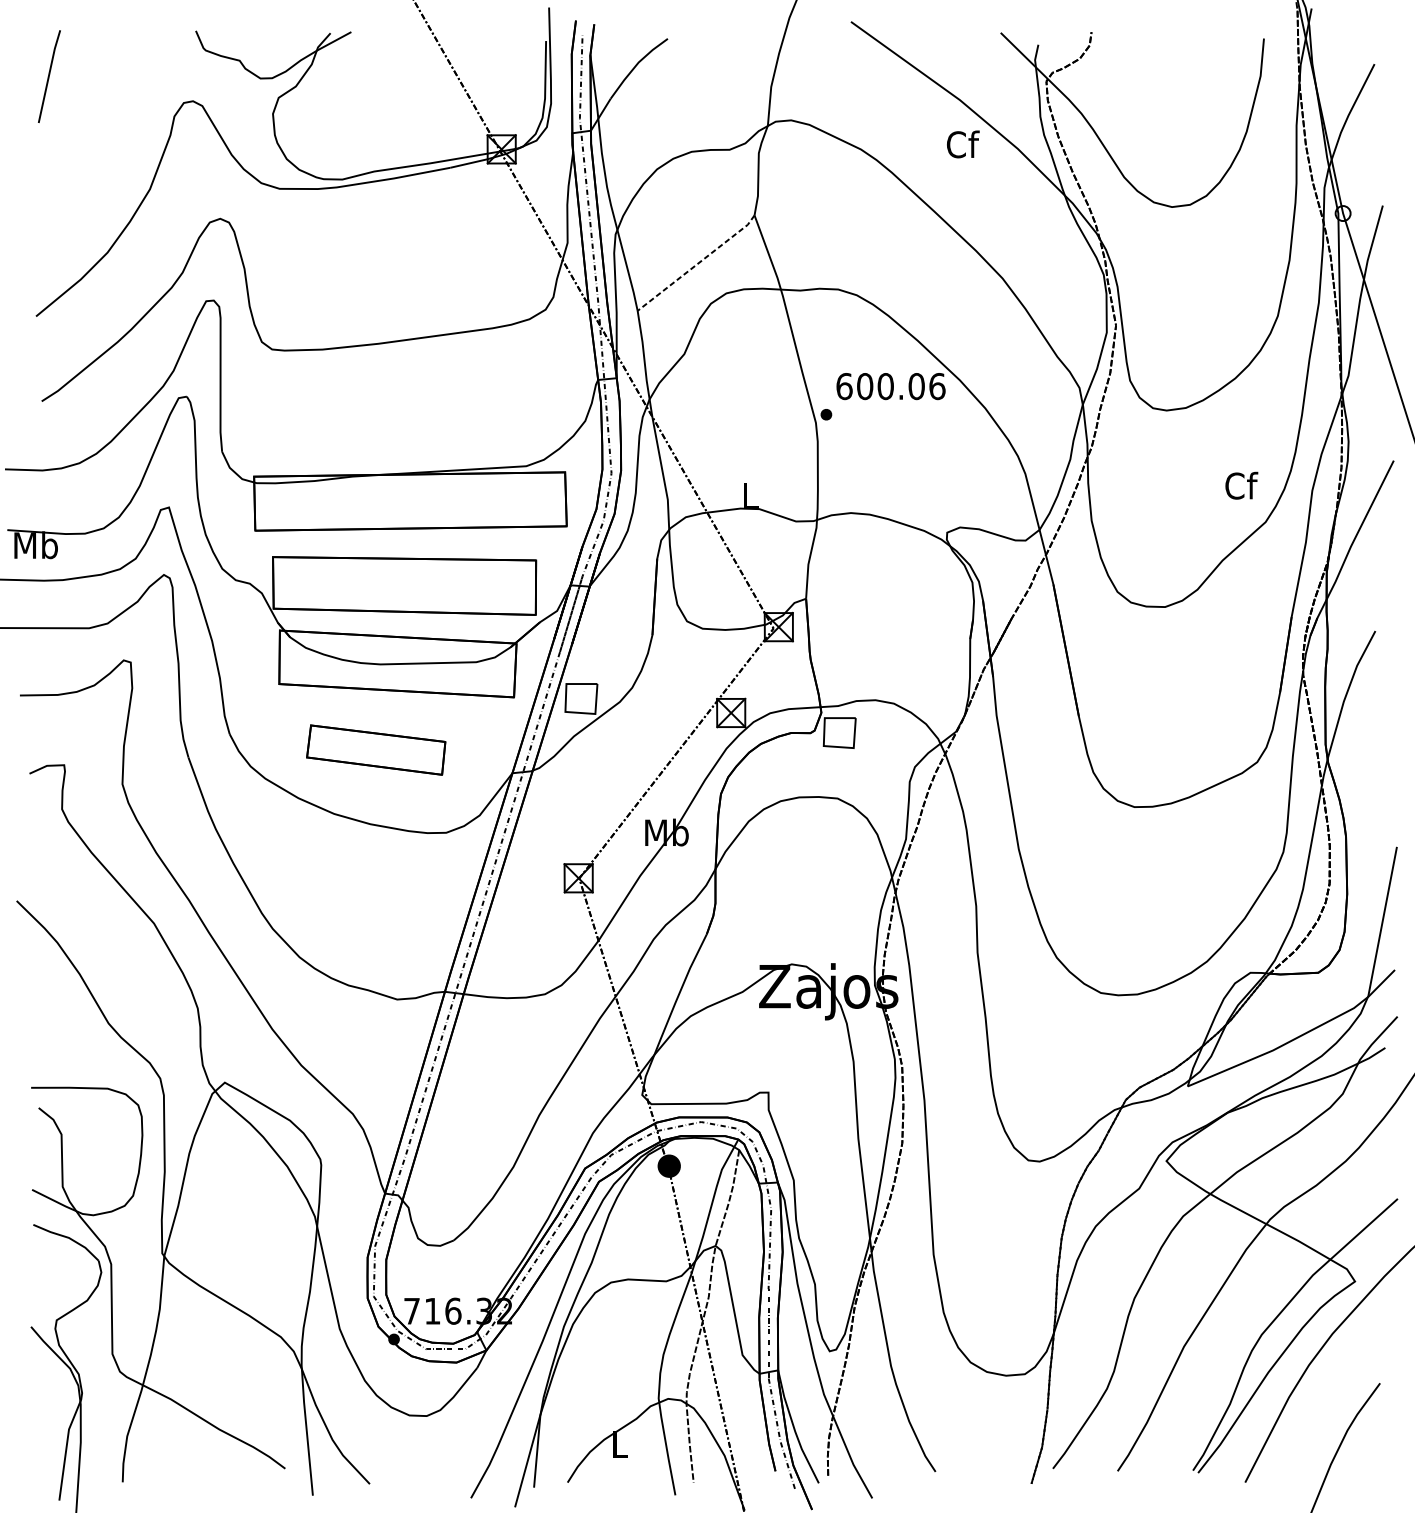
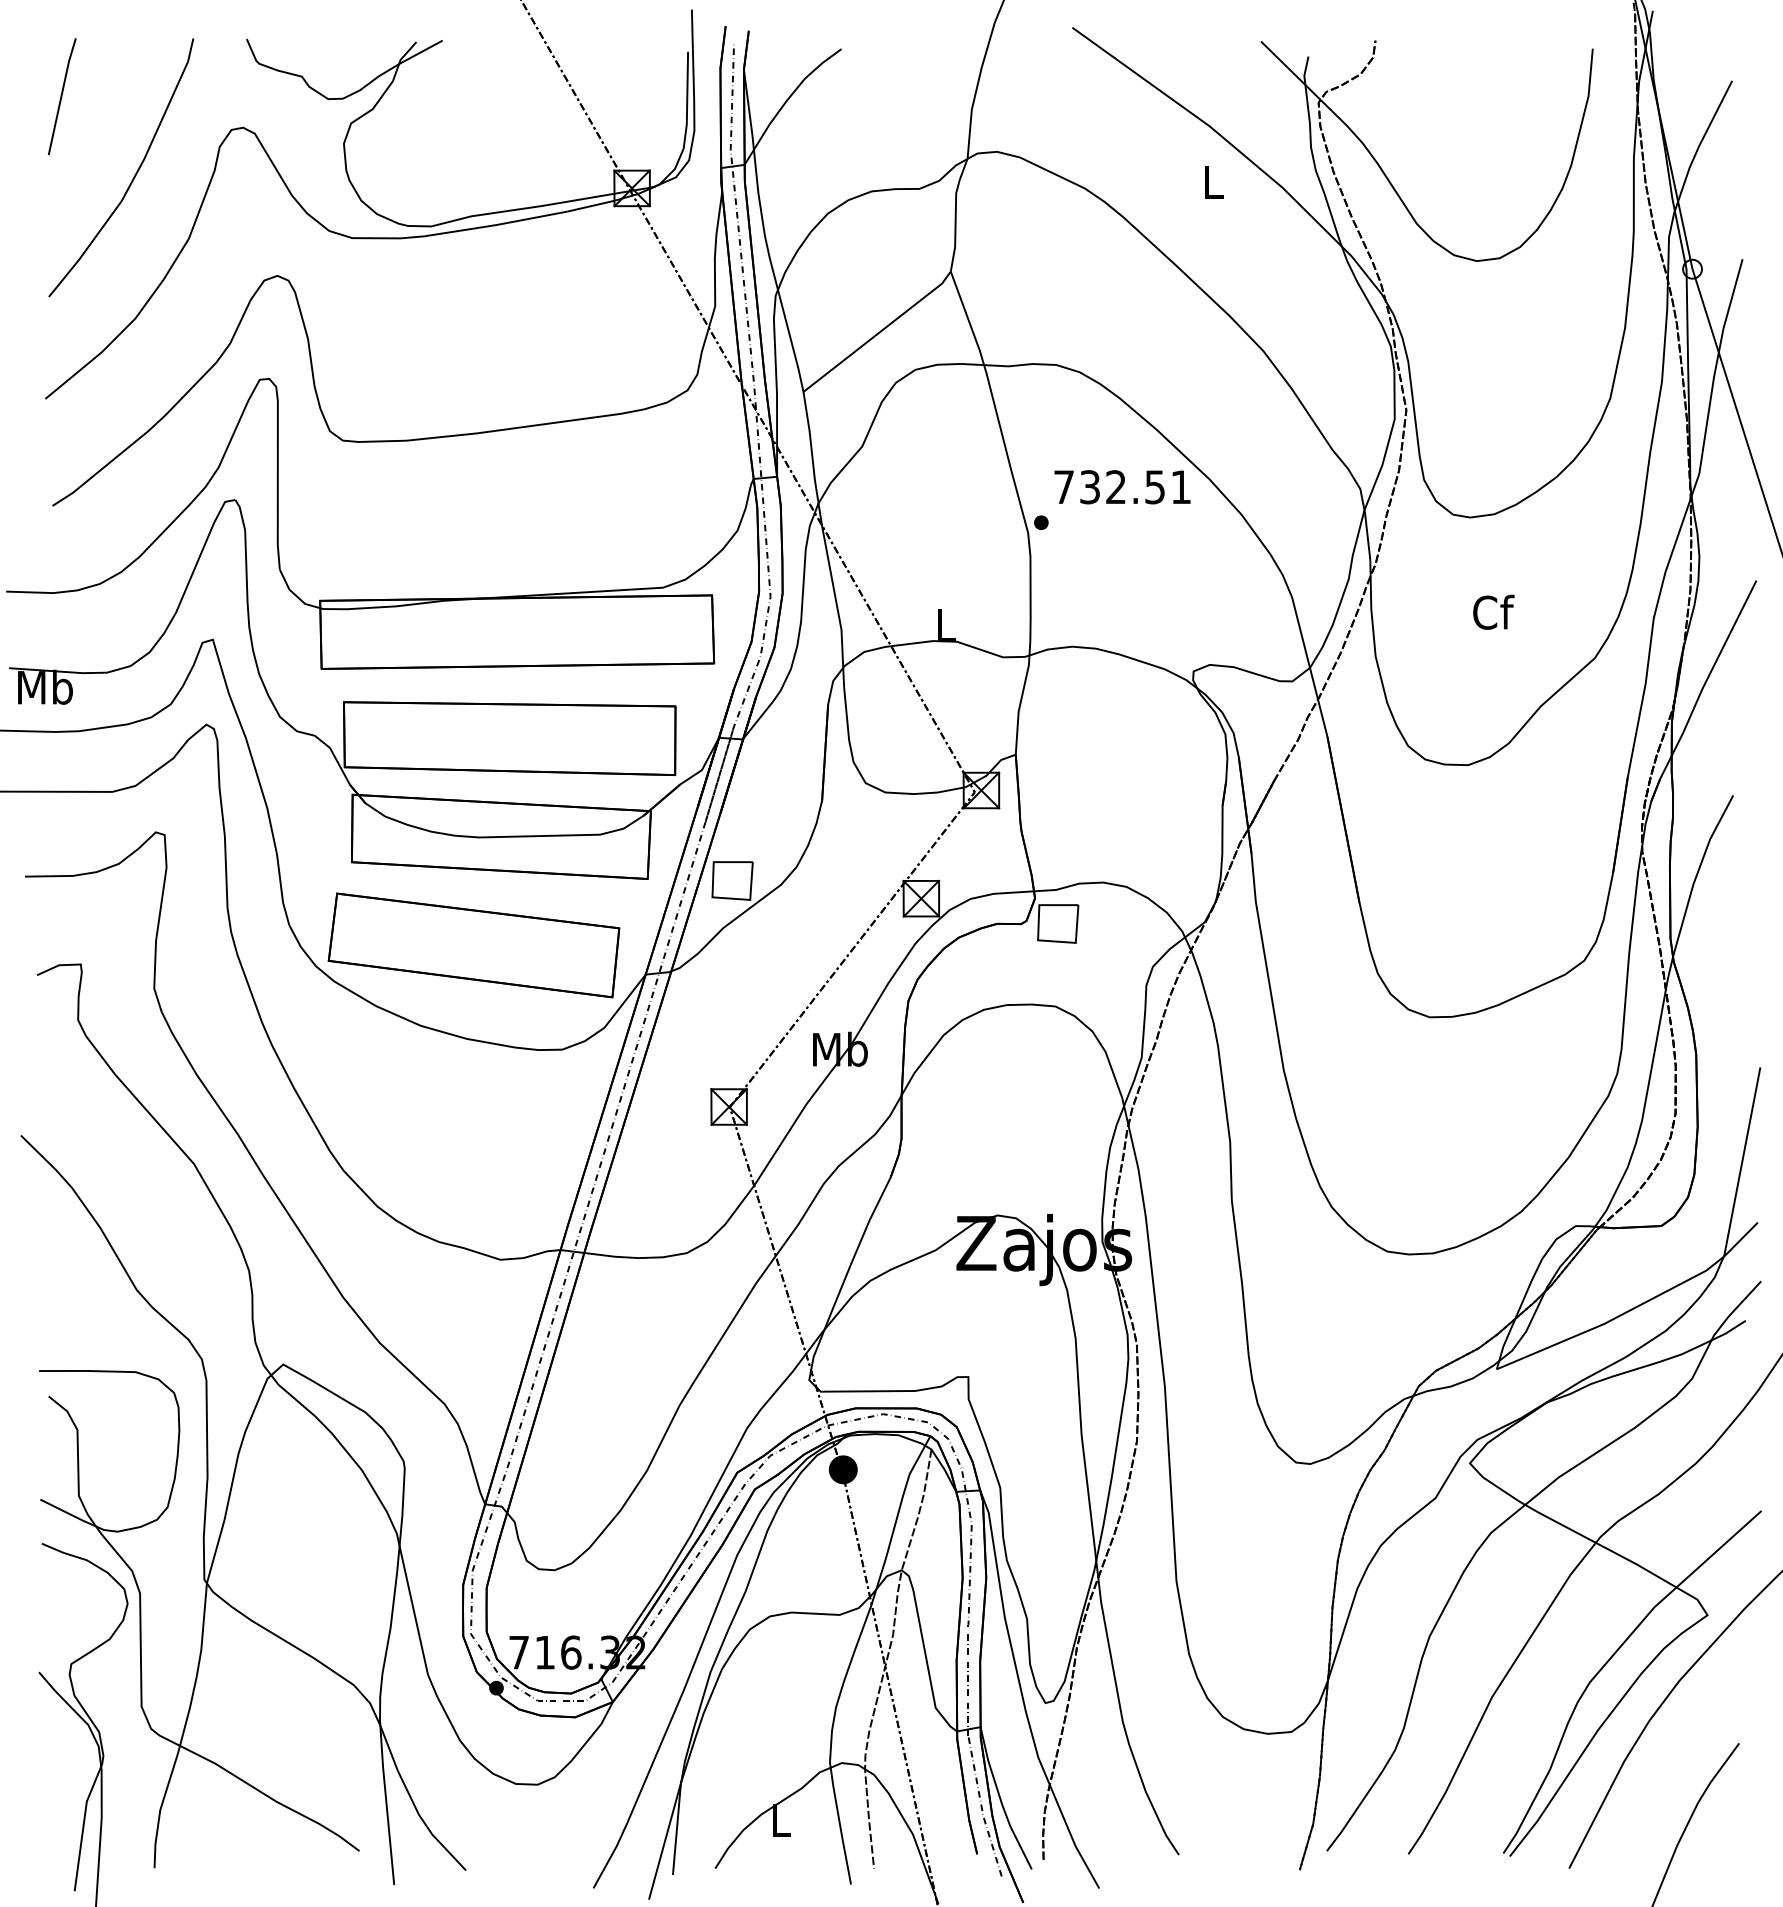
curve: (106, 139) -> (133, 176), added
text: (963, 143) -> (1213, 181), Cf -> L
line: (697, 264) -> (878, 333), dashed -> solid
text: (890, 386) -> (1122, 487), 600.06 -> 732.51
text: (1241, 485) -> (1493, 611), moved
part: (375, 750) -> (473, 945), size x1.67

